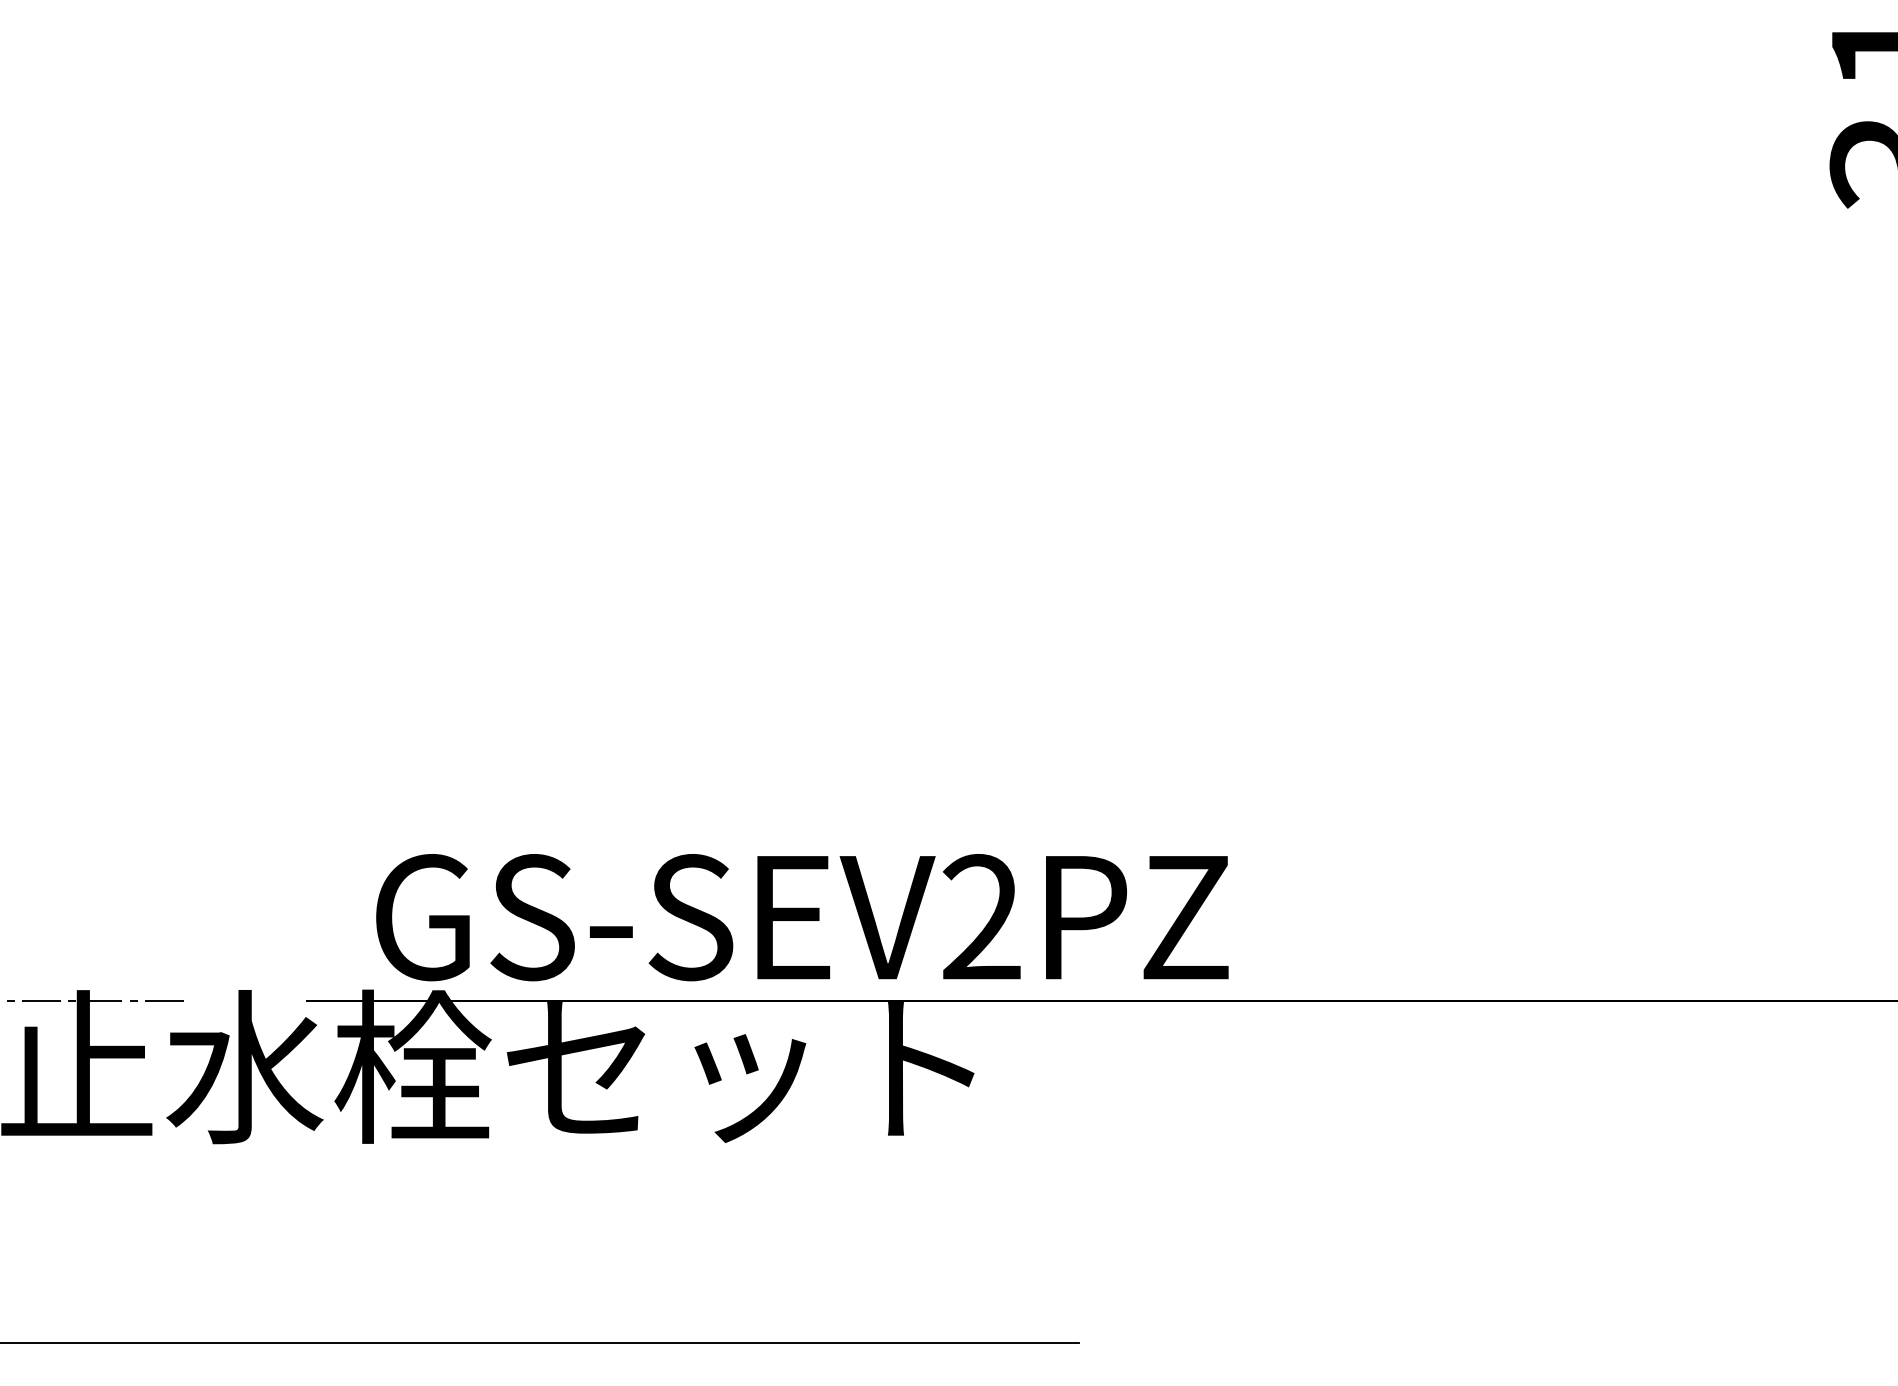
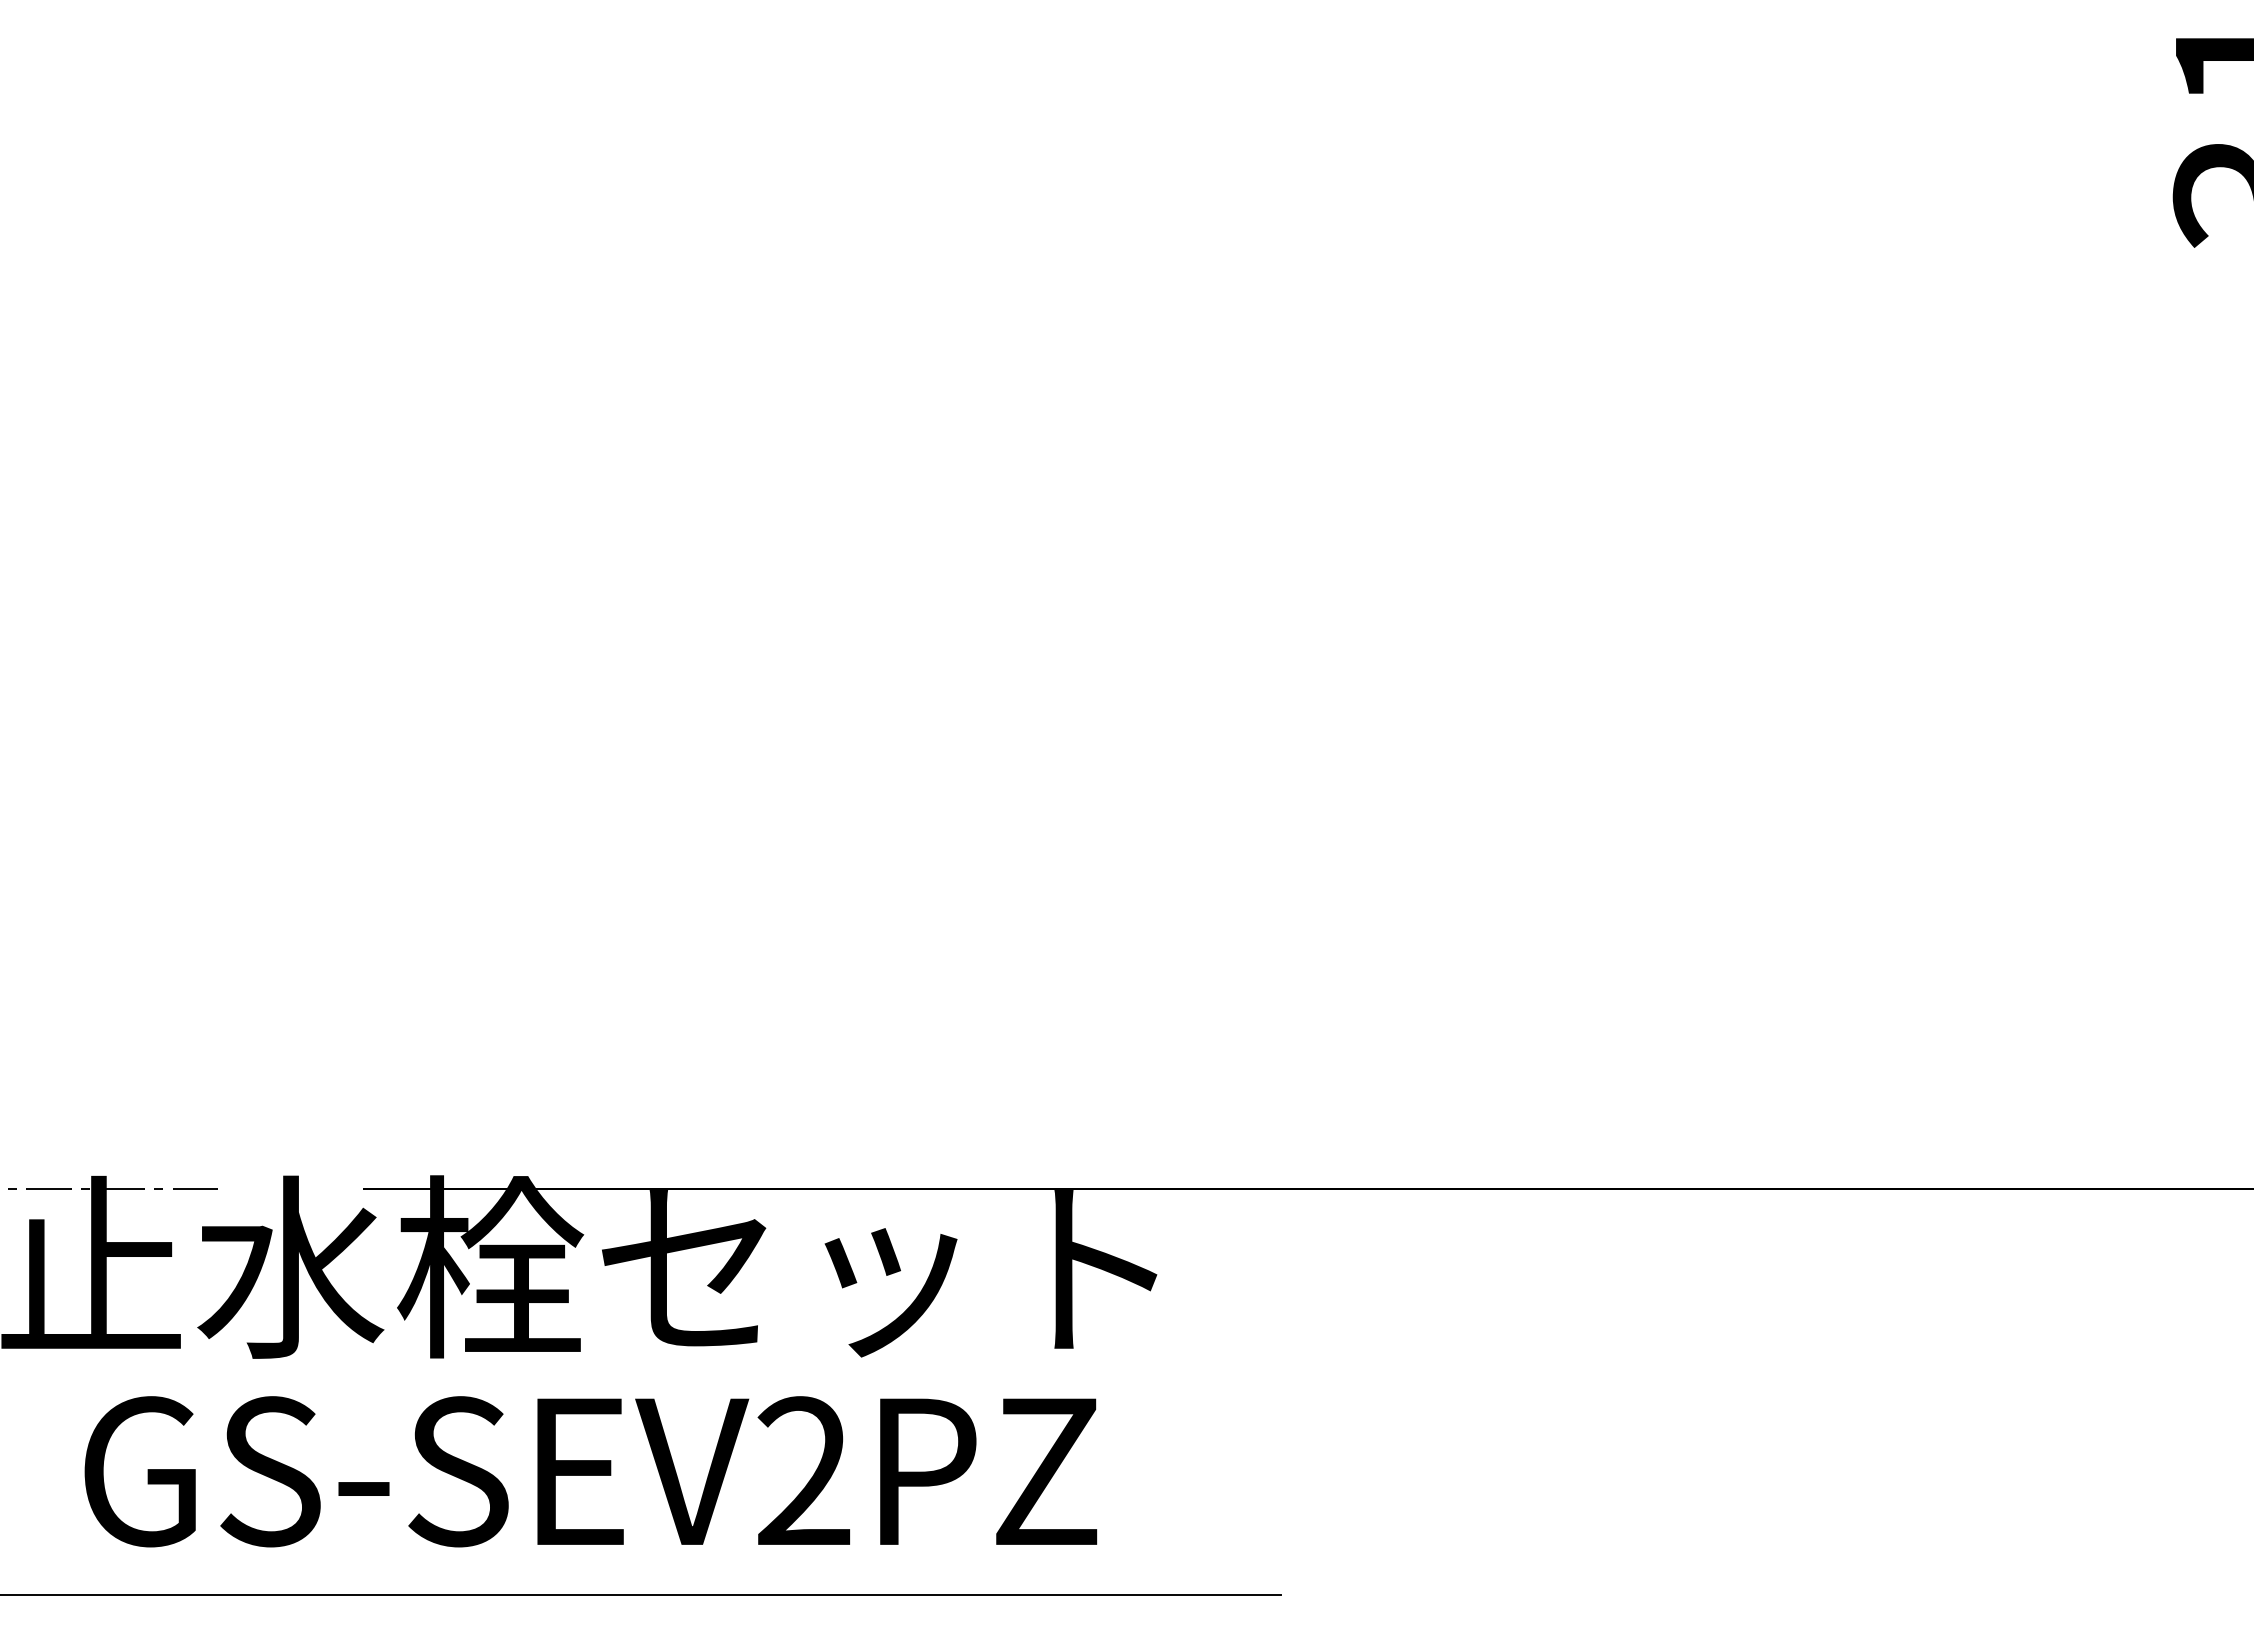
text: (802, 917) -> (590, 1471), moved

